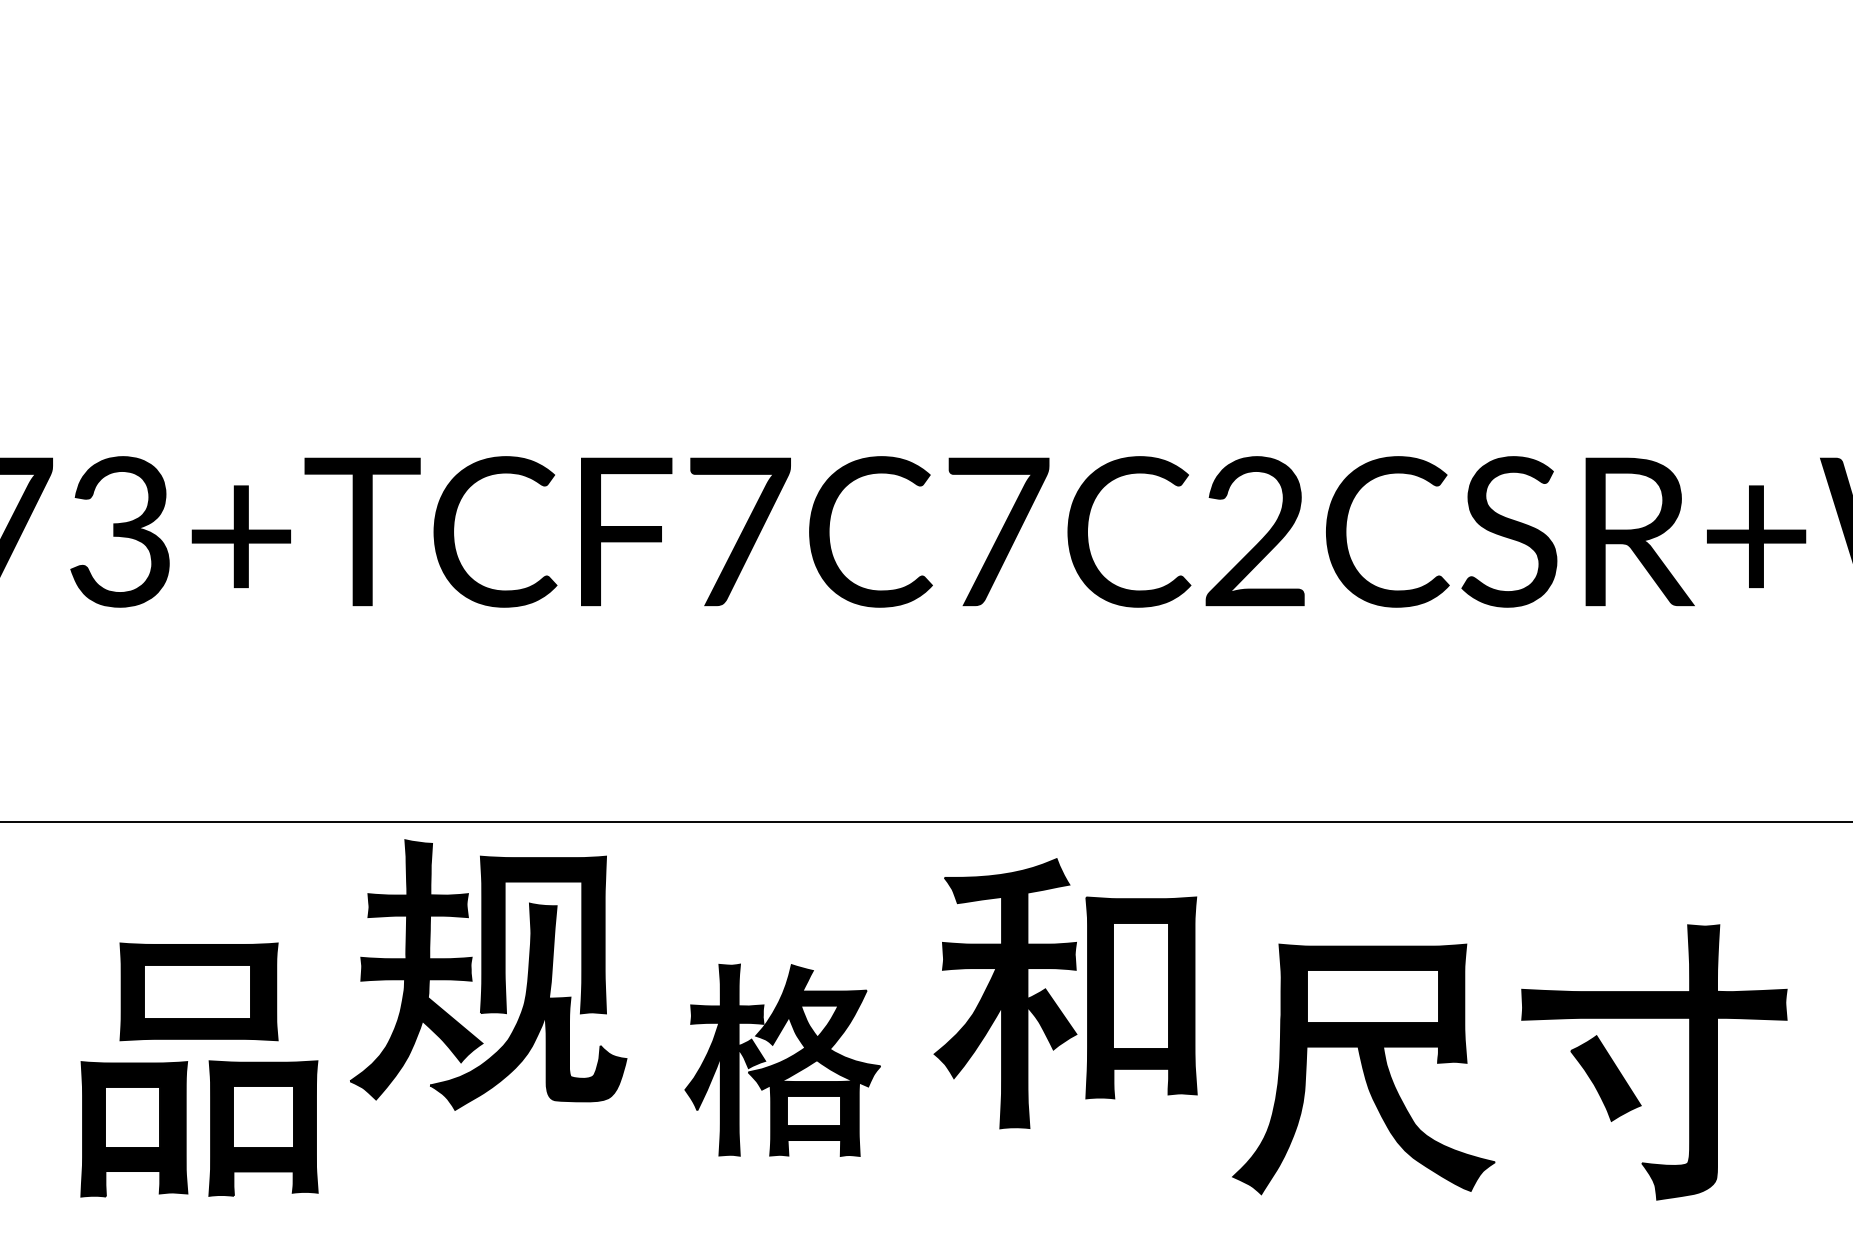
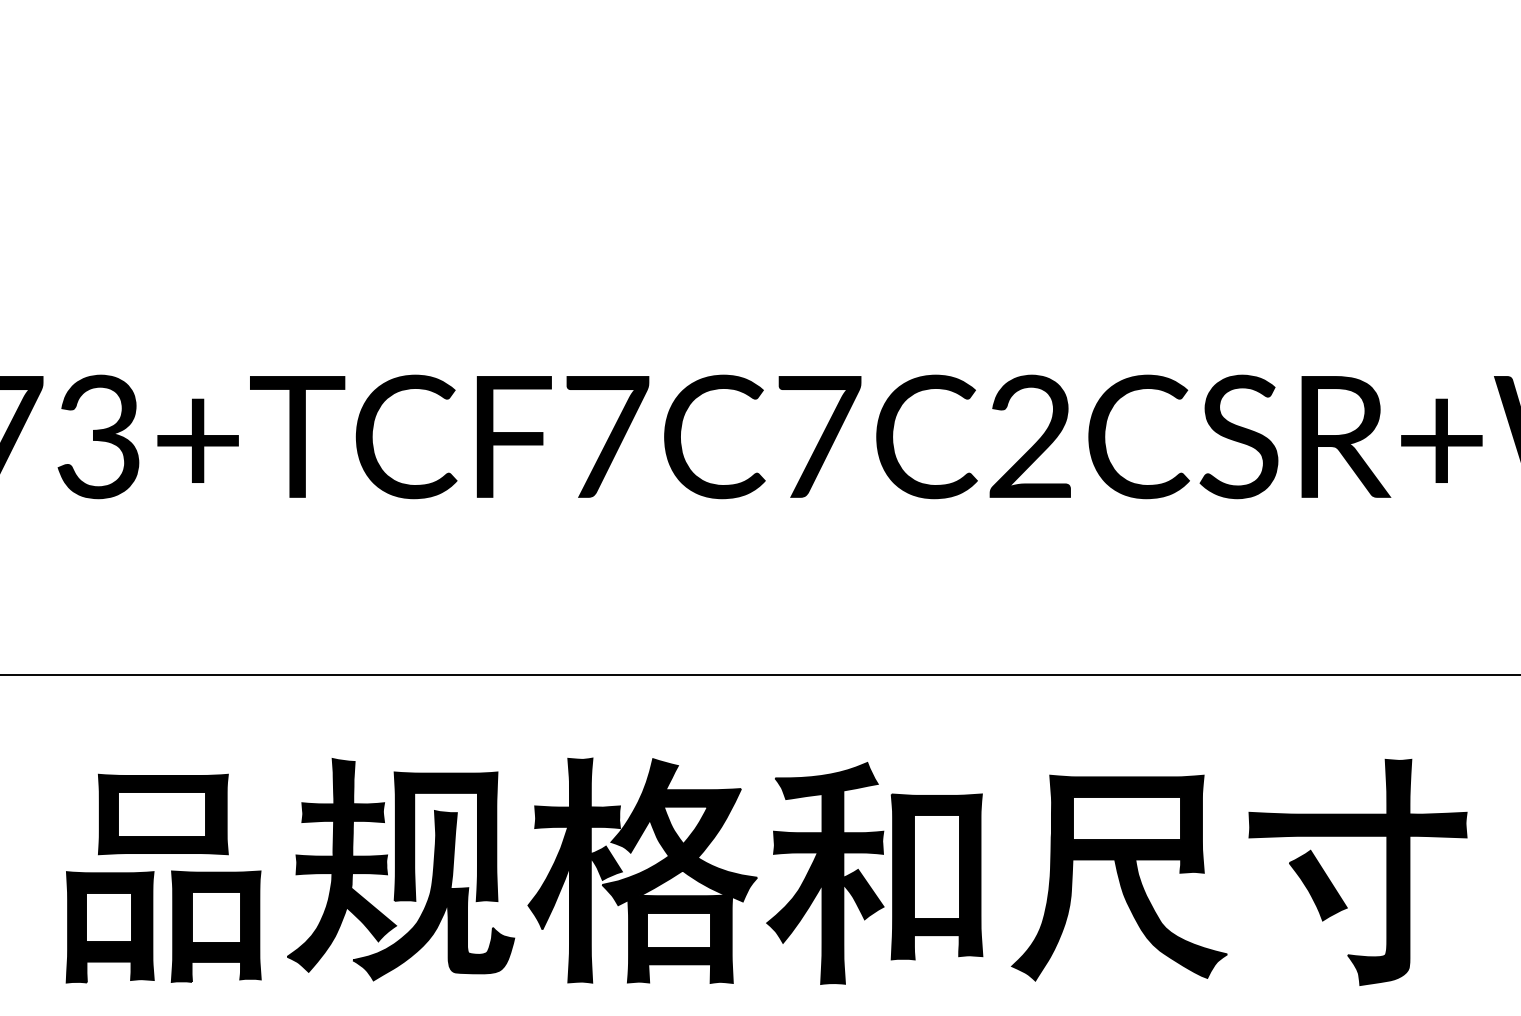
part: (488, 974) -> (400, 869), moved
part: (1054, 1000) -> (865, 879), moved
part: (782, 1059) -> (642, 870), size x1.43

